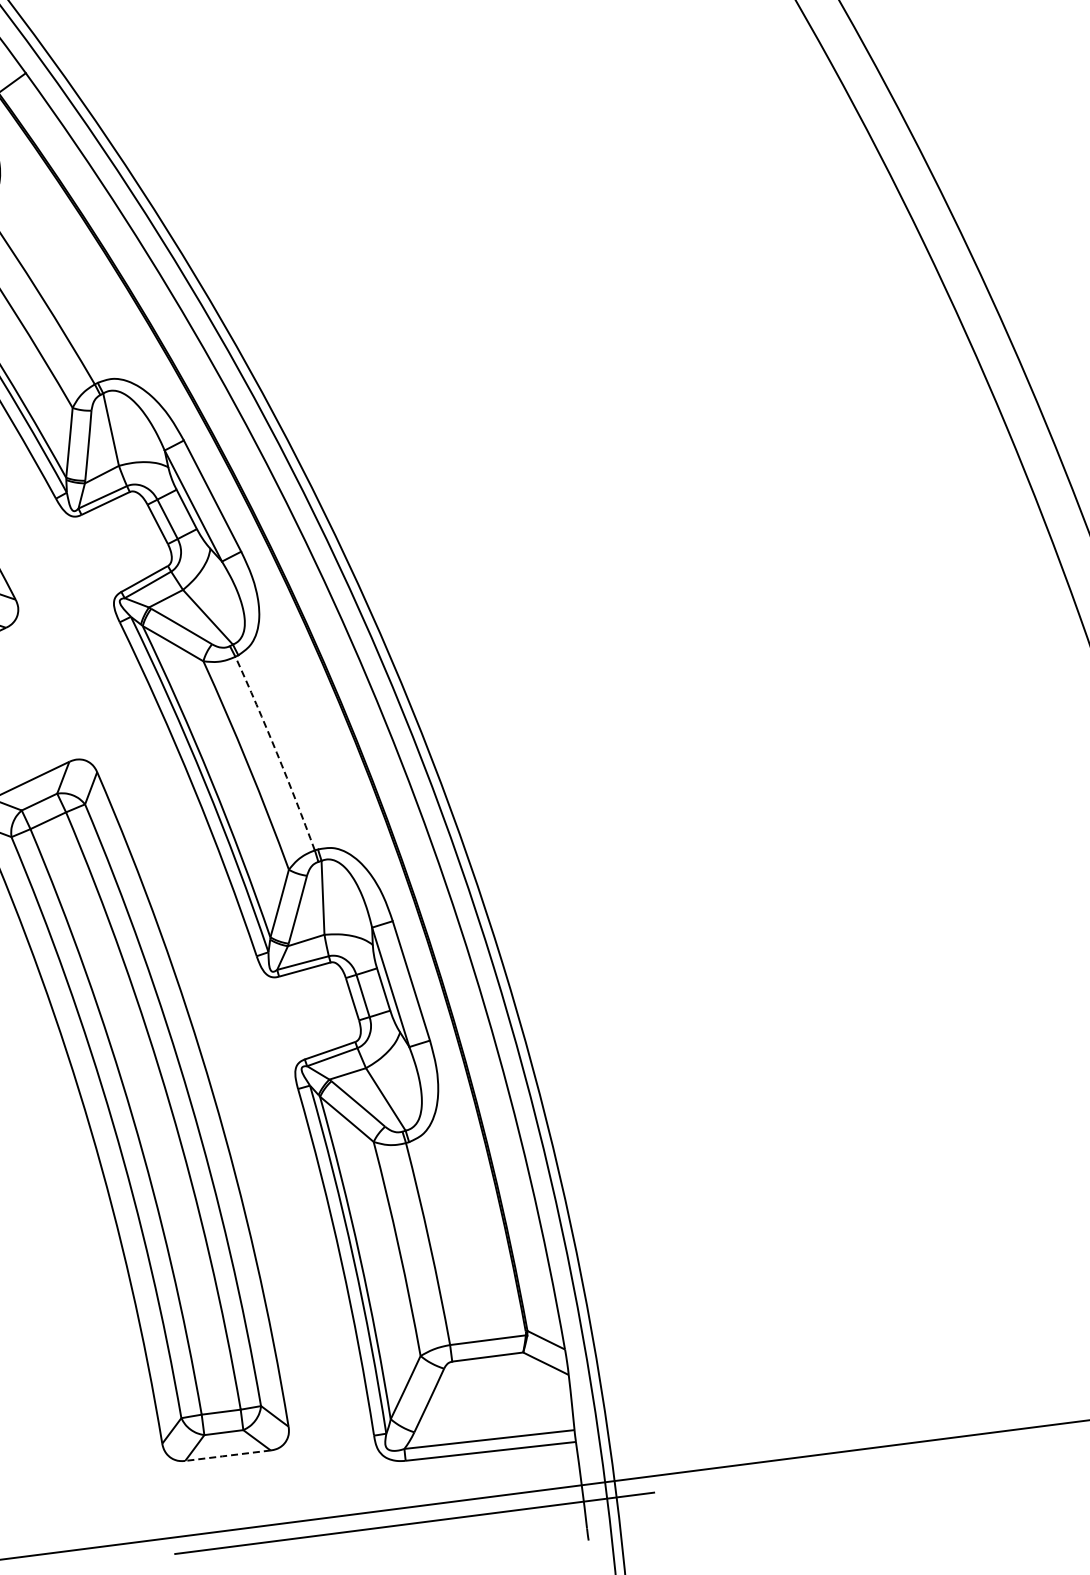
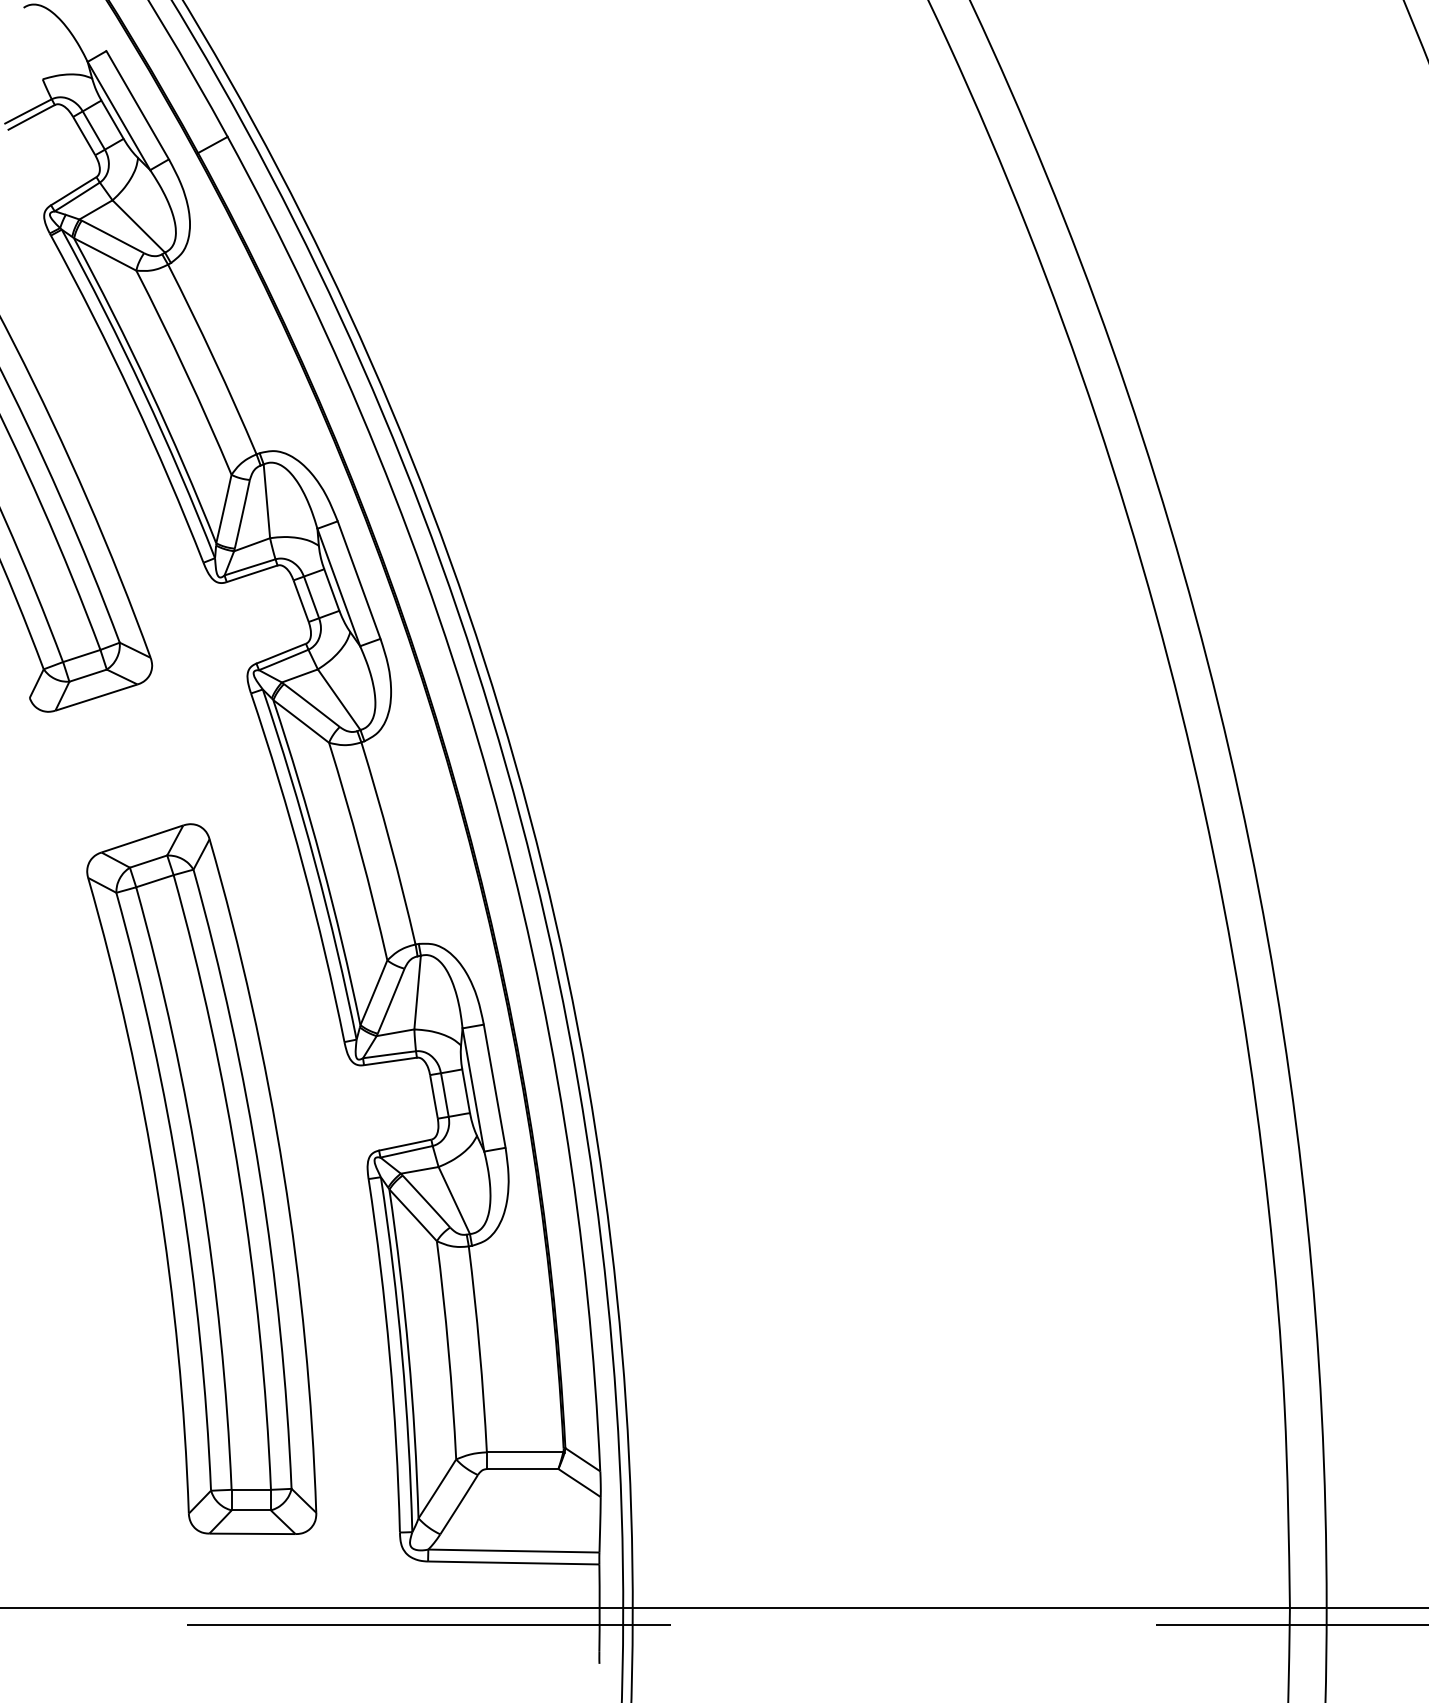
arc: (277, 752) -> (390, 842), dashed -> solid
line: (226, 1455) -> (251, 1533), dashed -> solid

